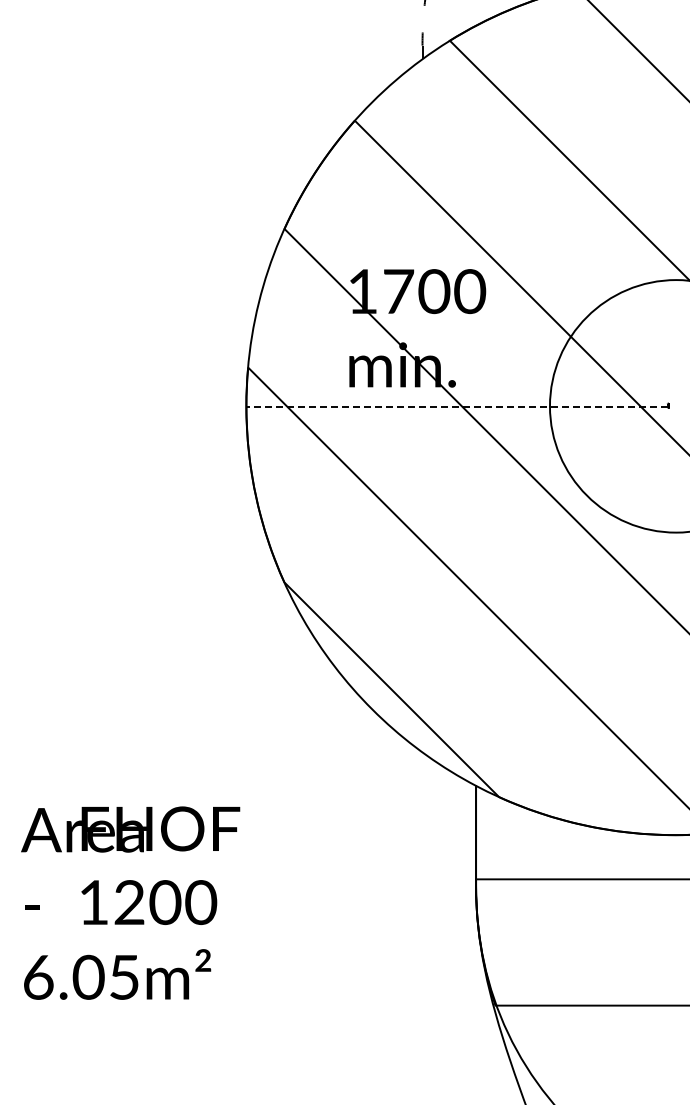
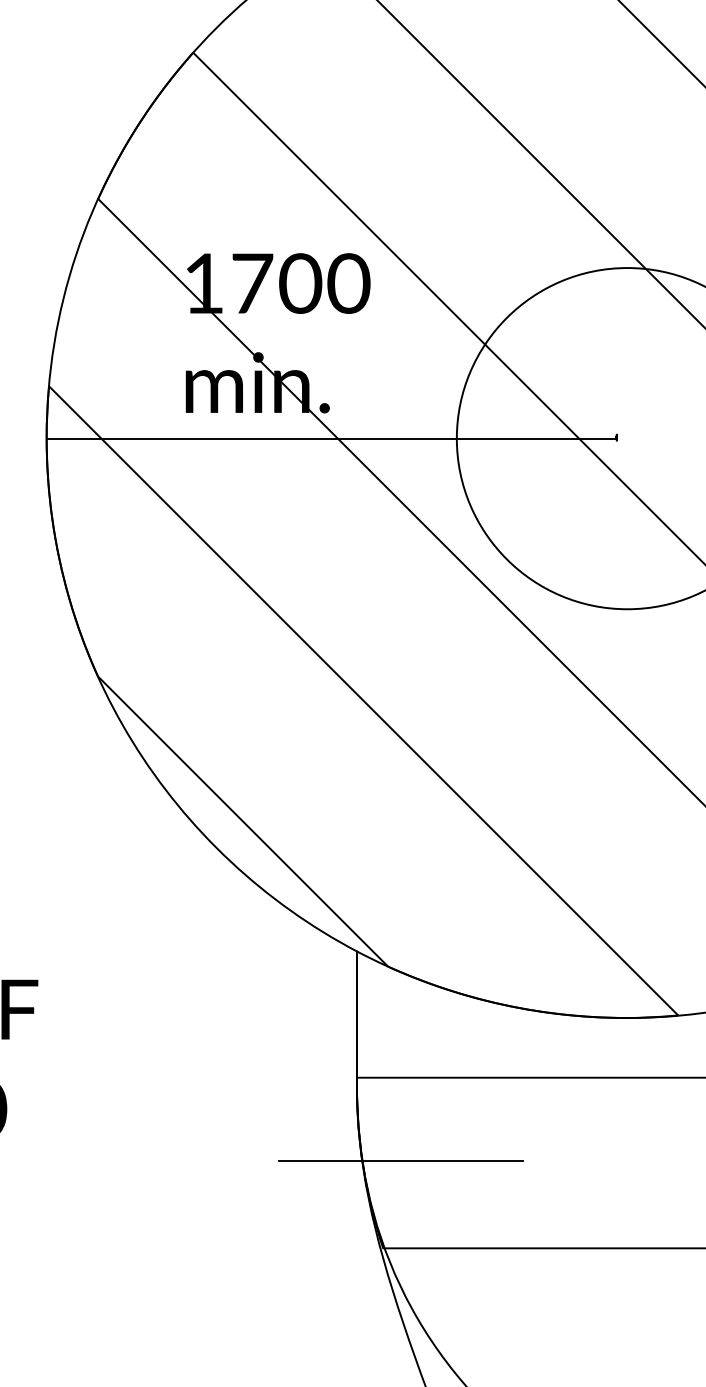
line: (457, 406) -> (331, 438), dashed -> solid
line: (508, 941) -> (400, 1161), added

